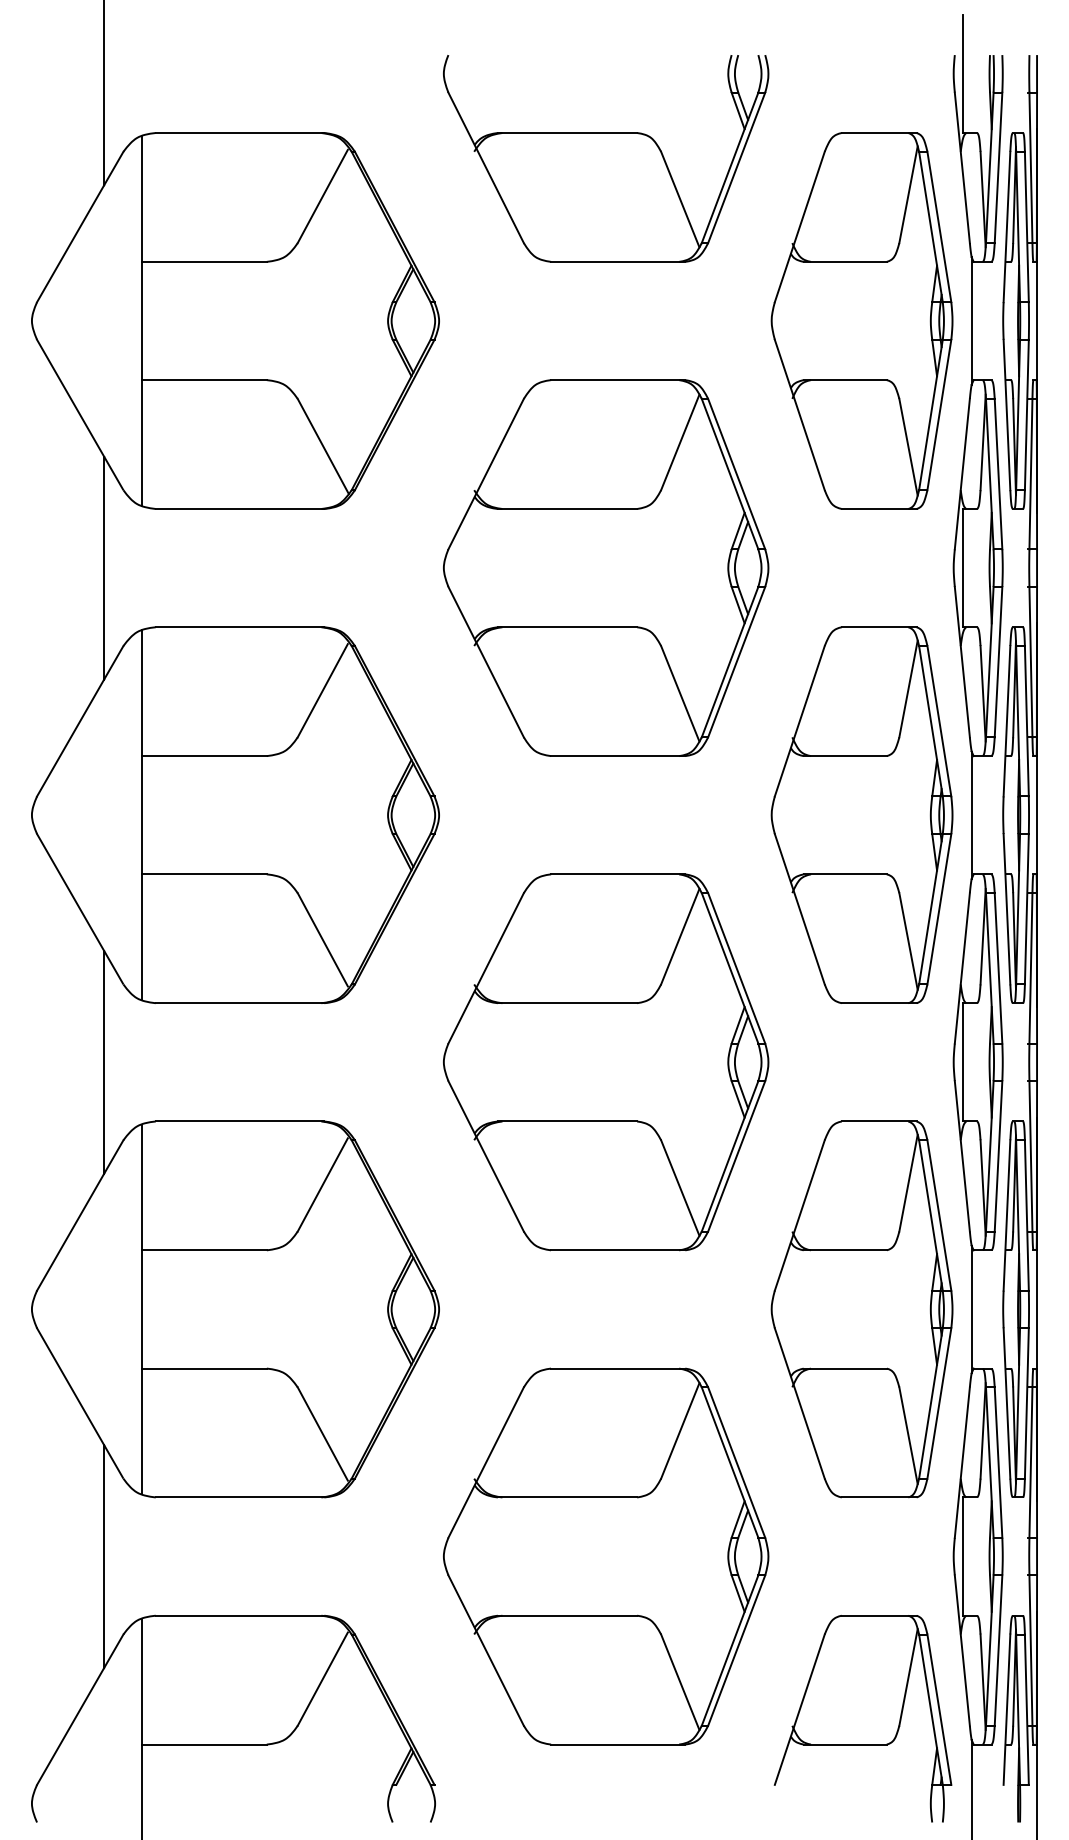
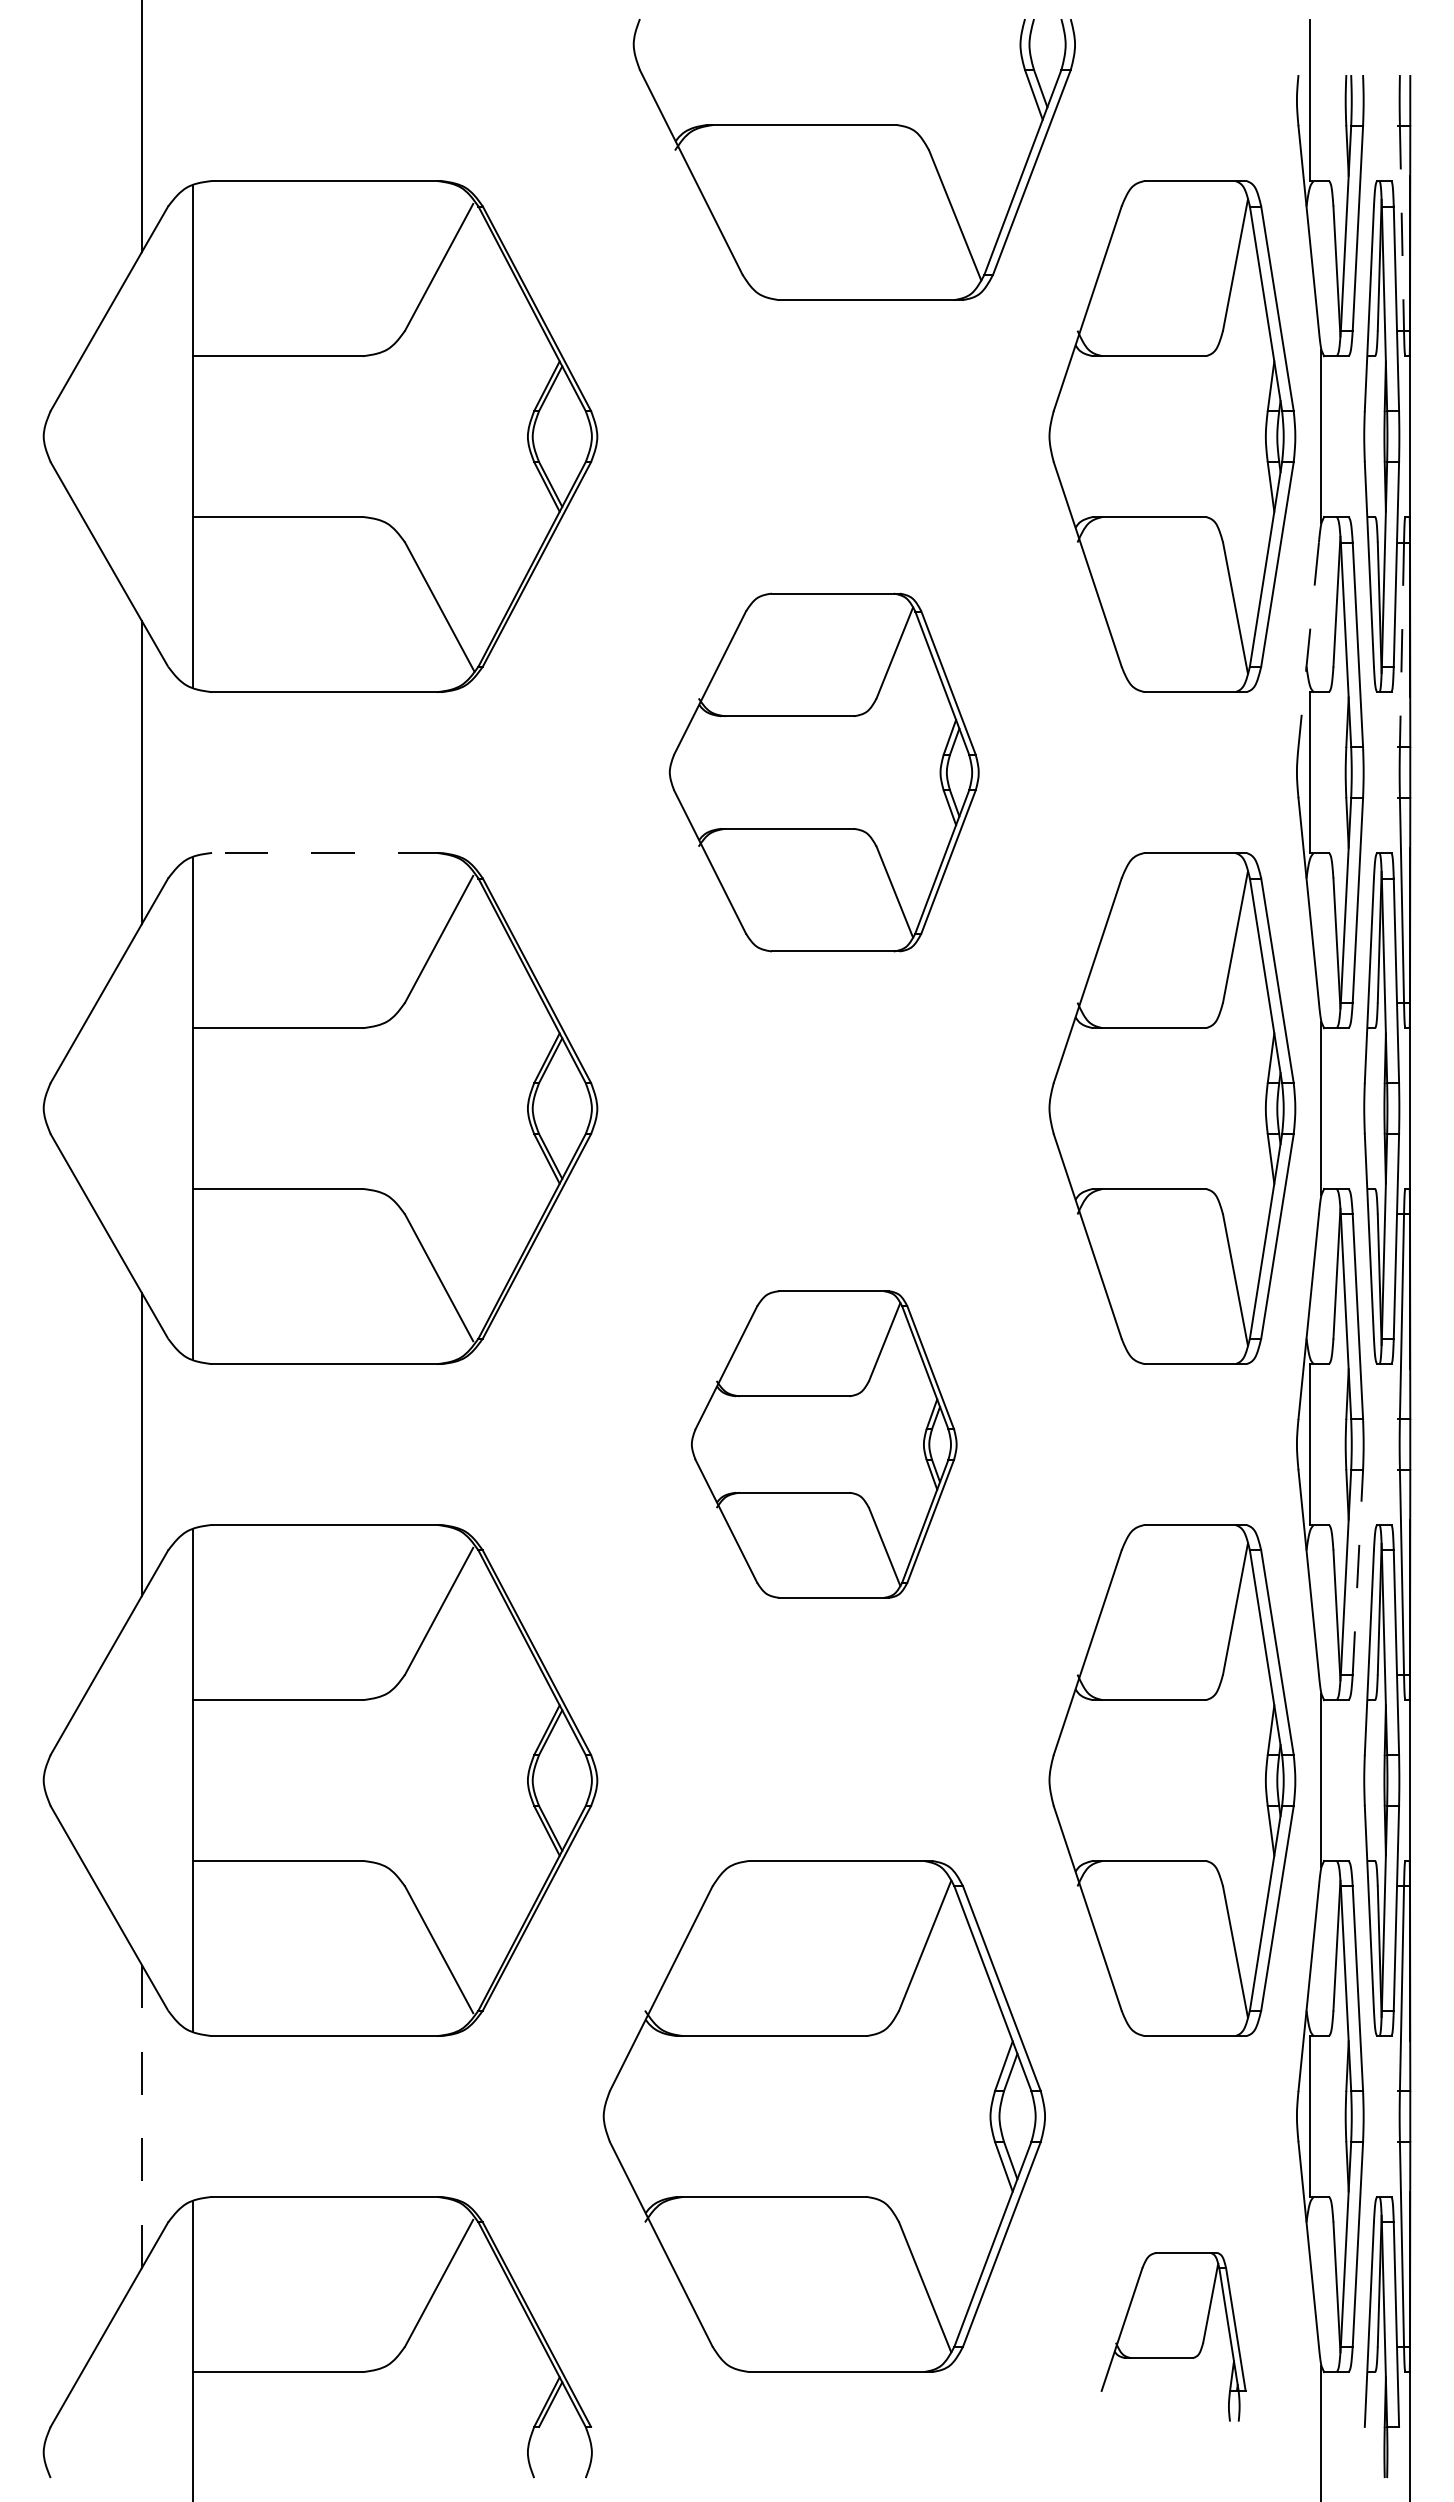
part: (605, 158) -> (853, 159), moved
line: (1030, 167) -> (1401, 228), solid -> dashed
line: (962, 473) -> (1308, 644), solid -> dashed
line: (1030, 474) -> (1401, 645), solid -> dashed
part: (605, 568) -> (823, 772), size x0.7
line: (239, 626) -> (326, 852), solid -> dashed
part: (605, 1062) -> (823, 1444), size x0.6
line: (998, 1155) -> (1357, 1571), solid -> dashed
line: (103, 1556) -> (141, 2116), solid -> dashed
part: (862, 1718) -> (1173, 2336), size x0.6

